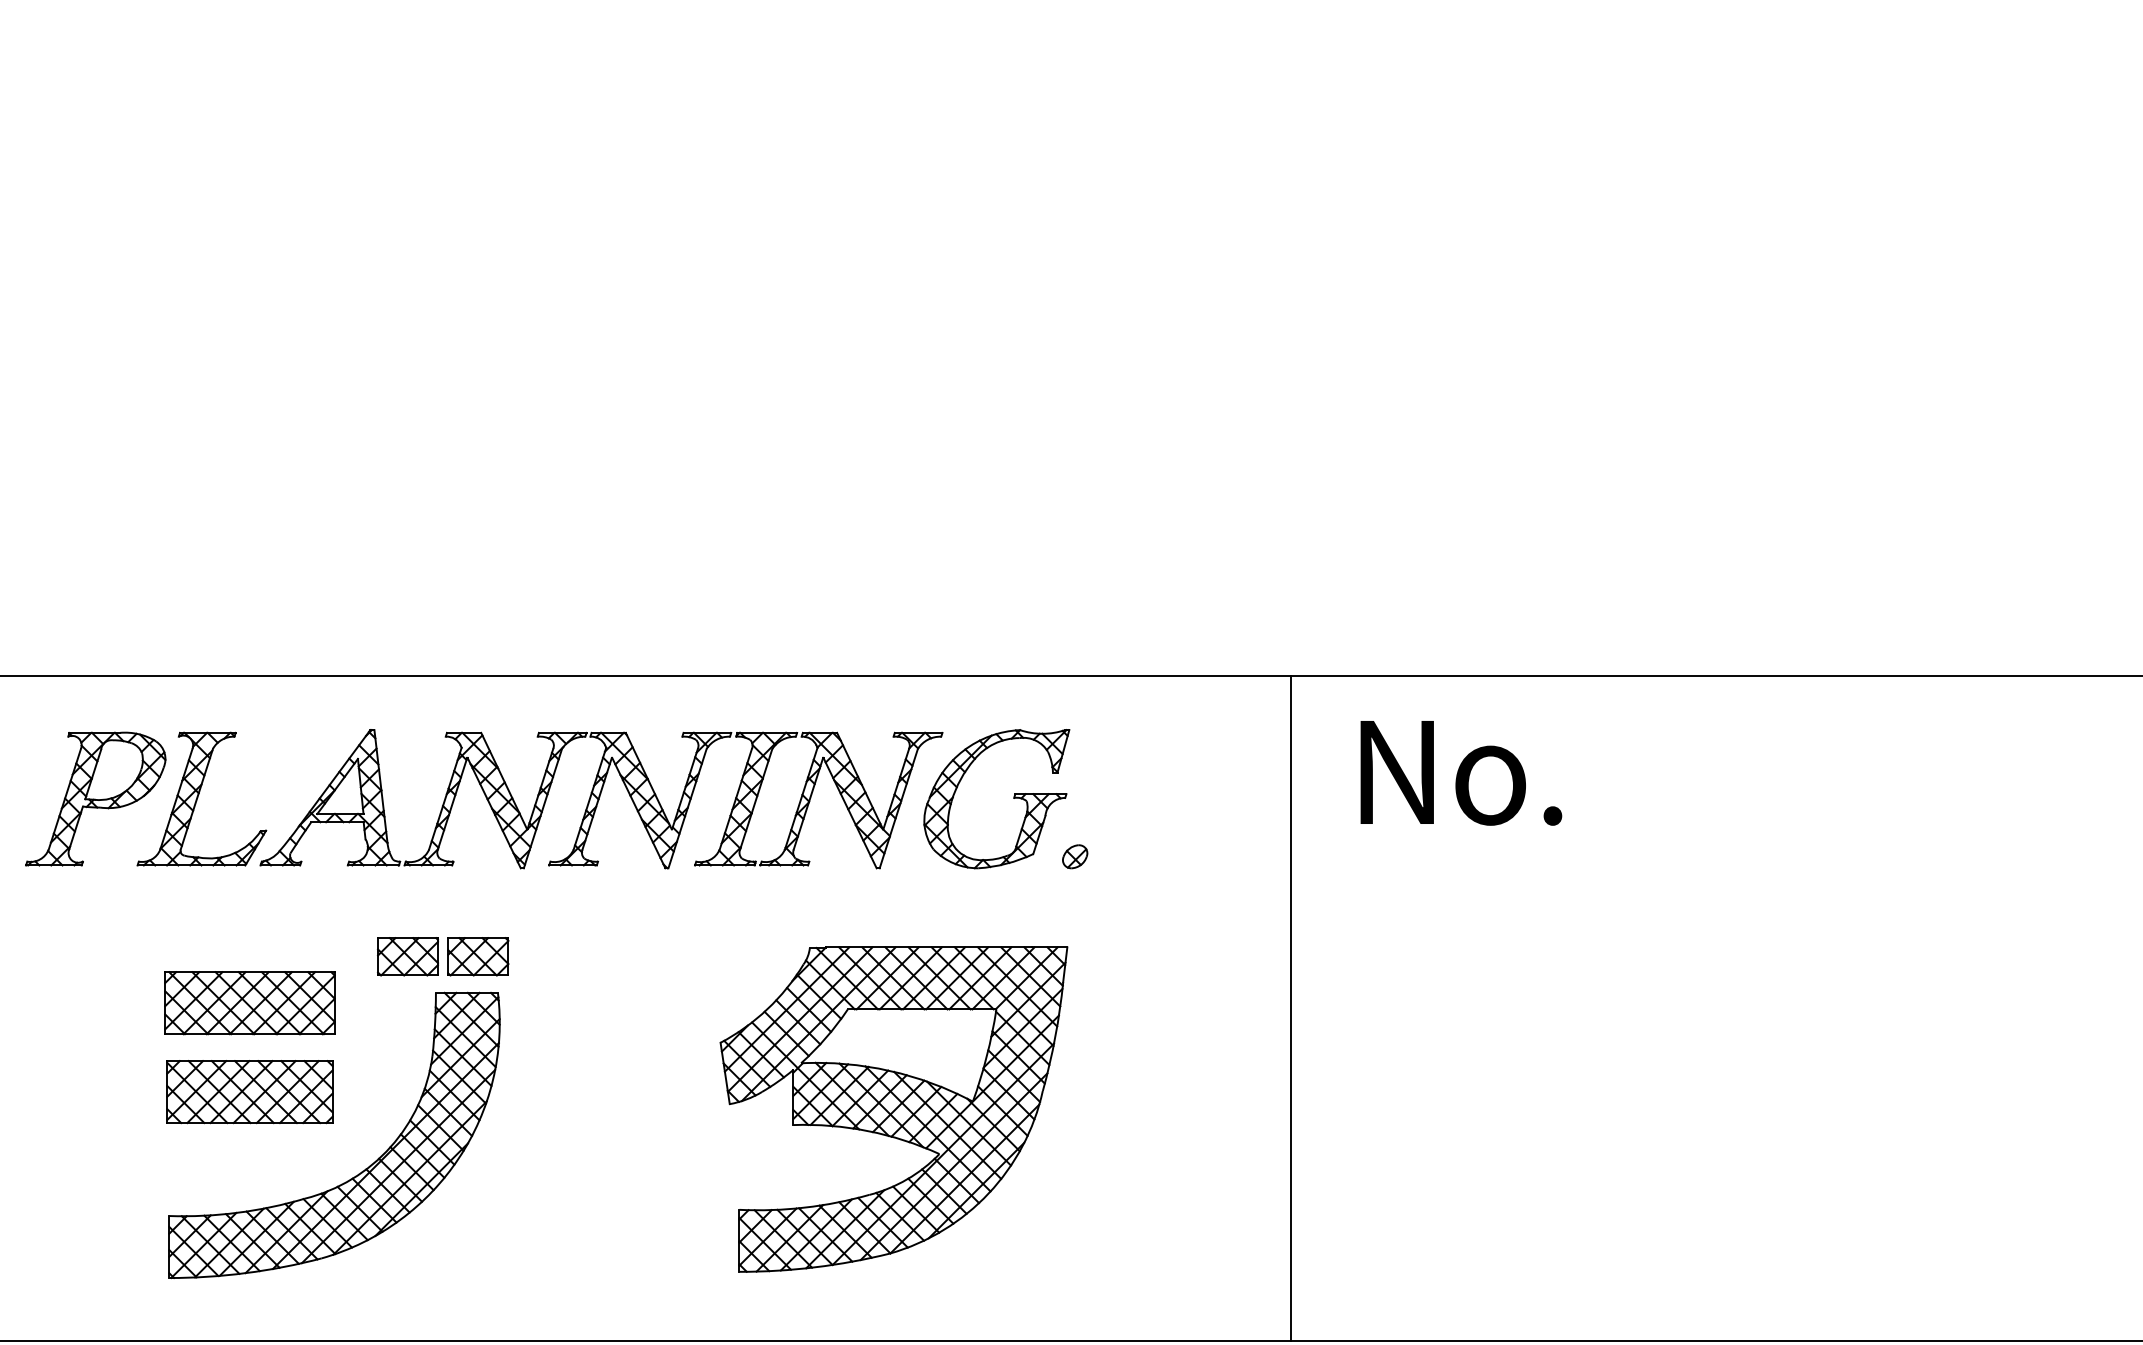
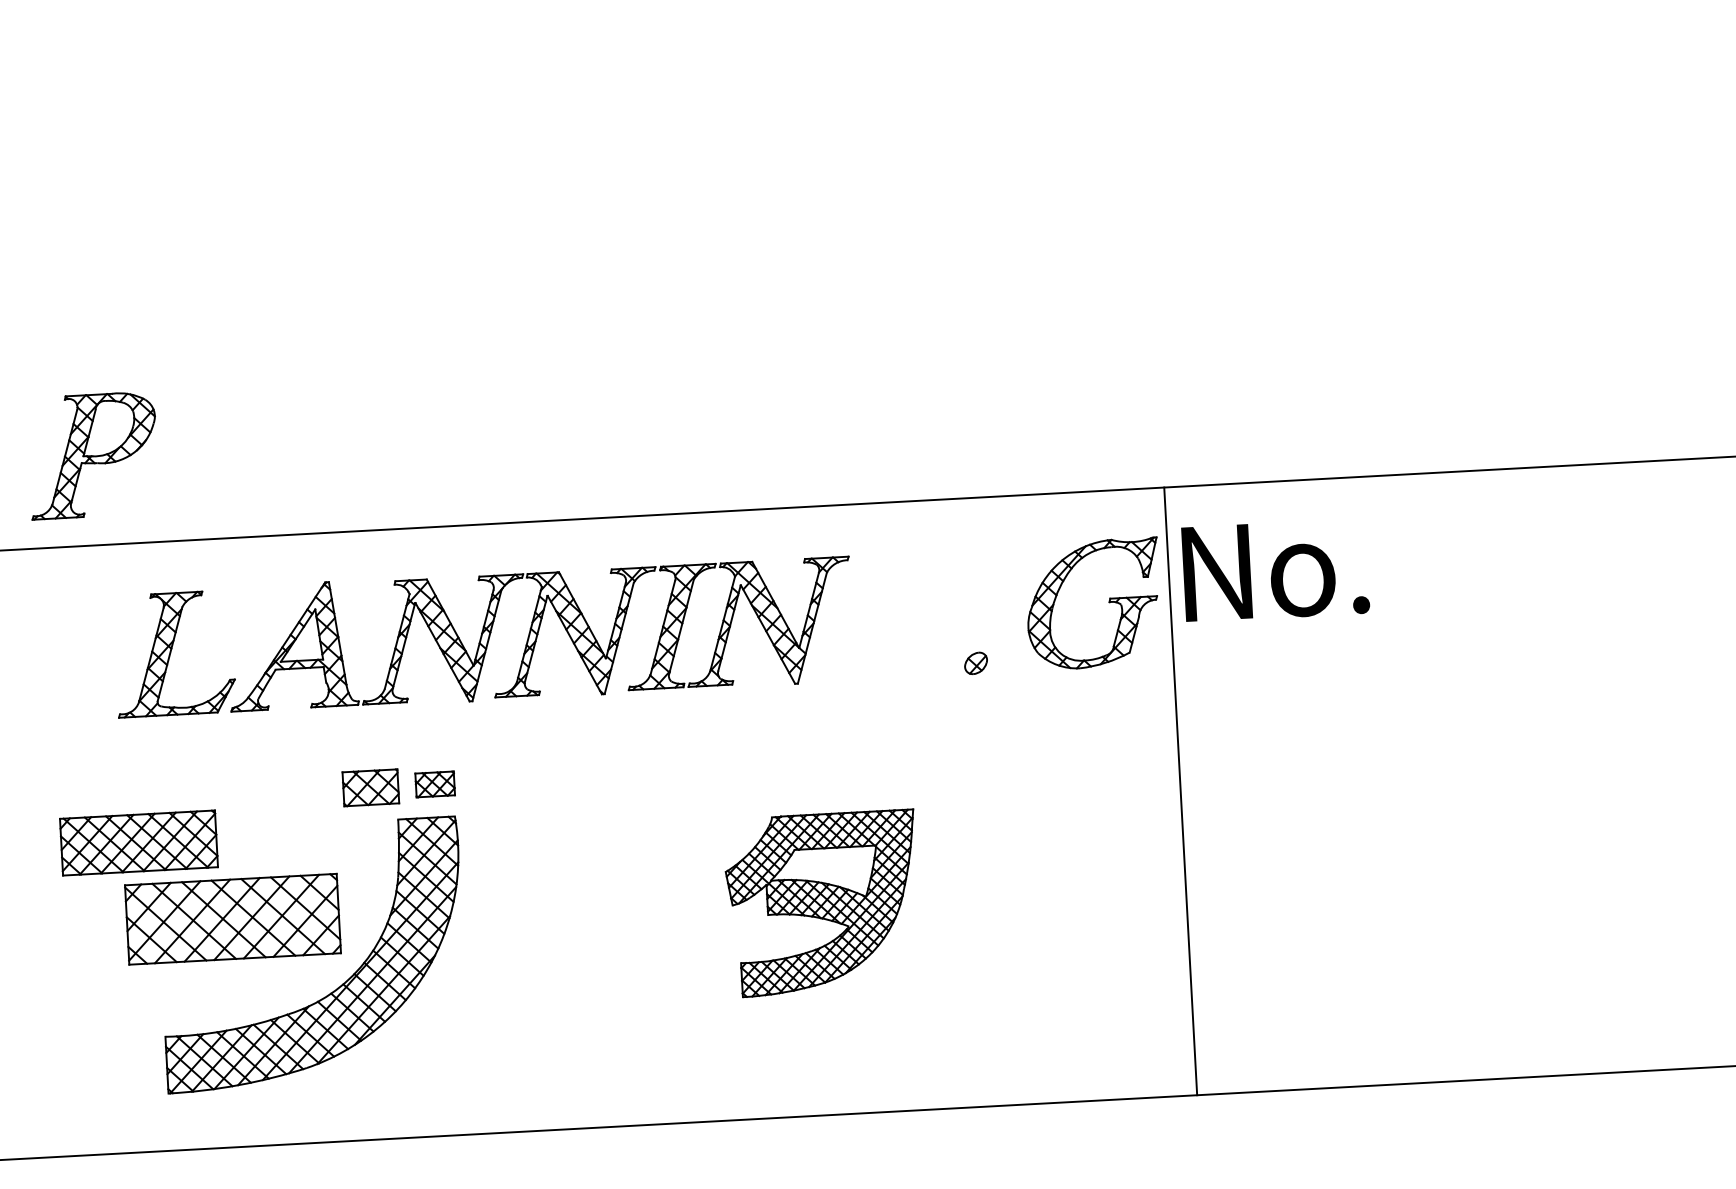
text: (1461, 773) -> (1275, 570), moved
part: (95, 798) -> (92, 455), moved
part: (1013, 798) -> (1108, 602), moved
part: (478, 956) -> (435, 784), size x0.7
part: (249, 1003) -> (138, 843), moved
part: (249, 1092) -> (232, 919), size x1.4
part: (893, 1109) -> (822, 903), size x0.6

